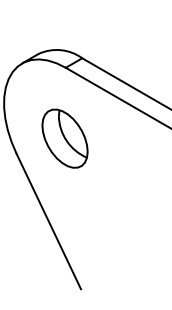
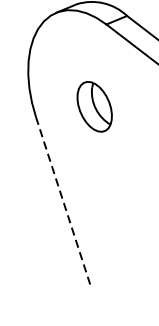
part: (64, 138) -> (94, 106), size x0.7
line: (48, 221) -> (62, 200), solid -> dashed

